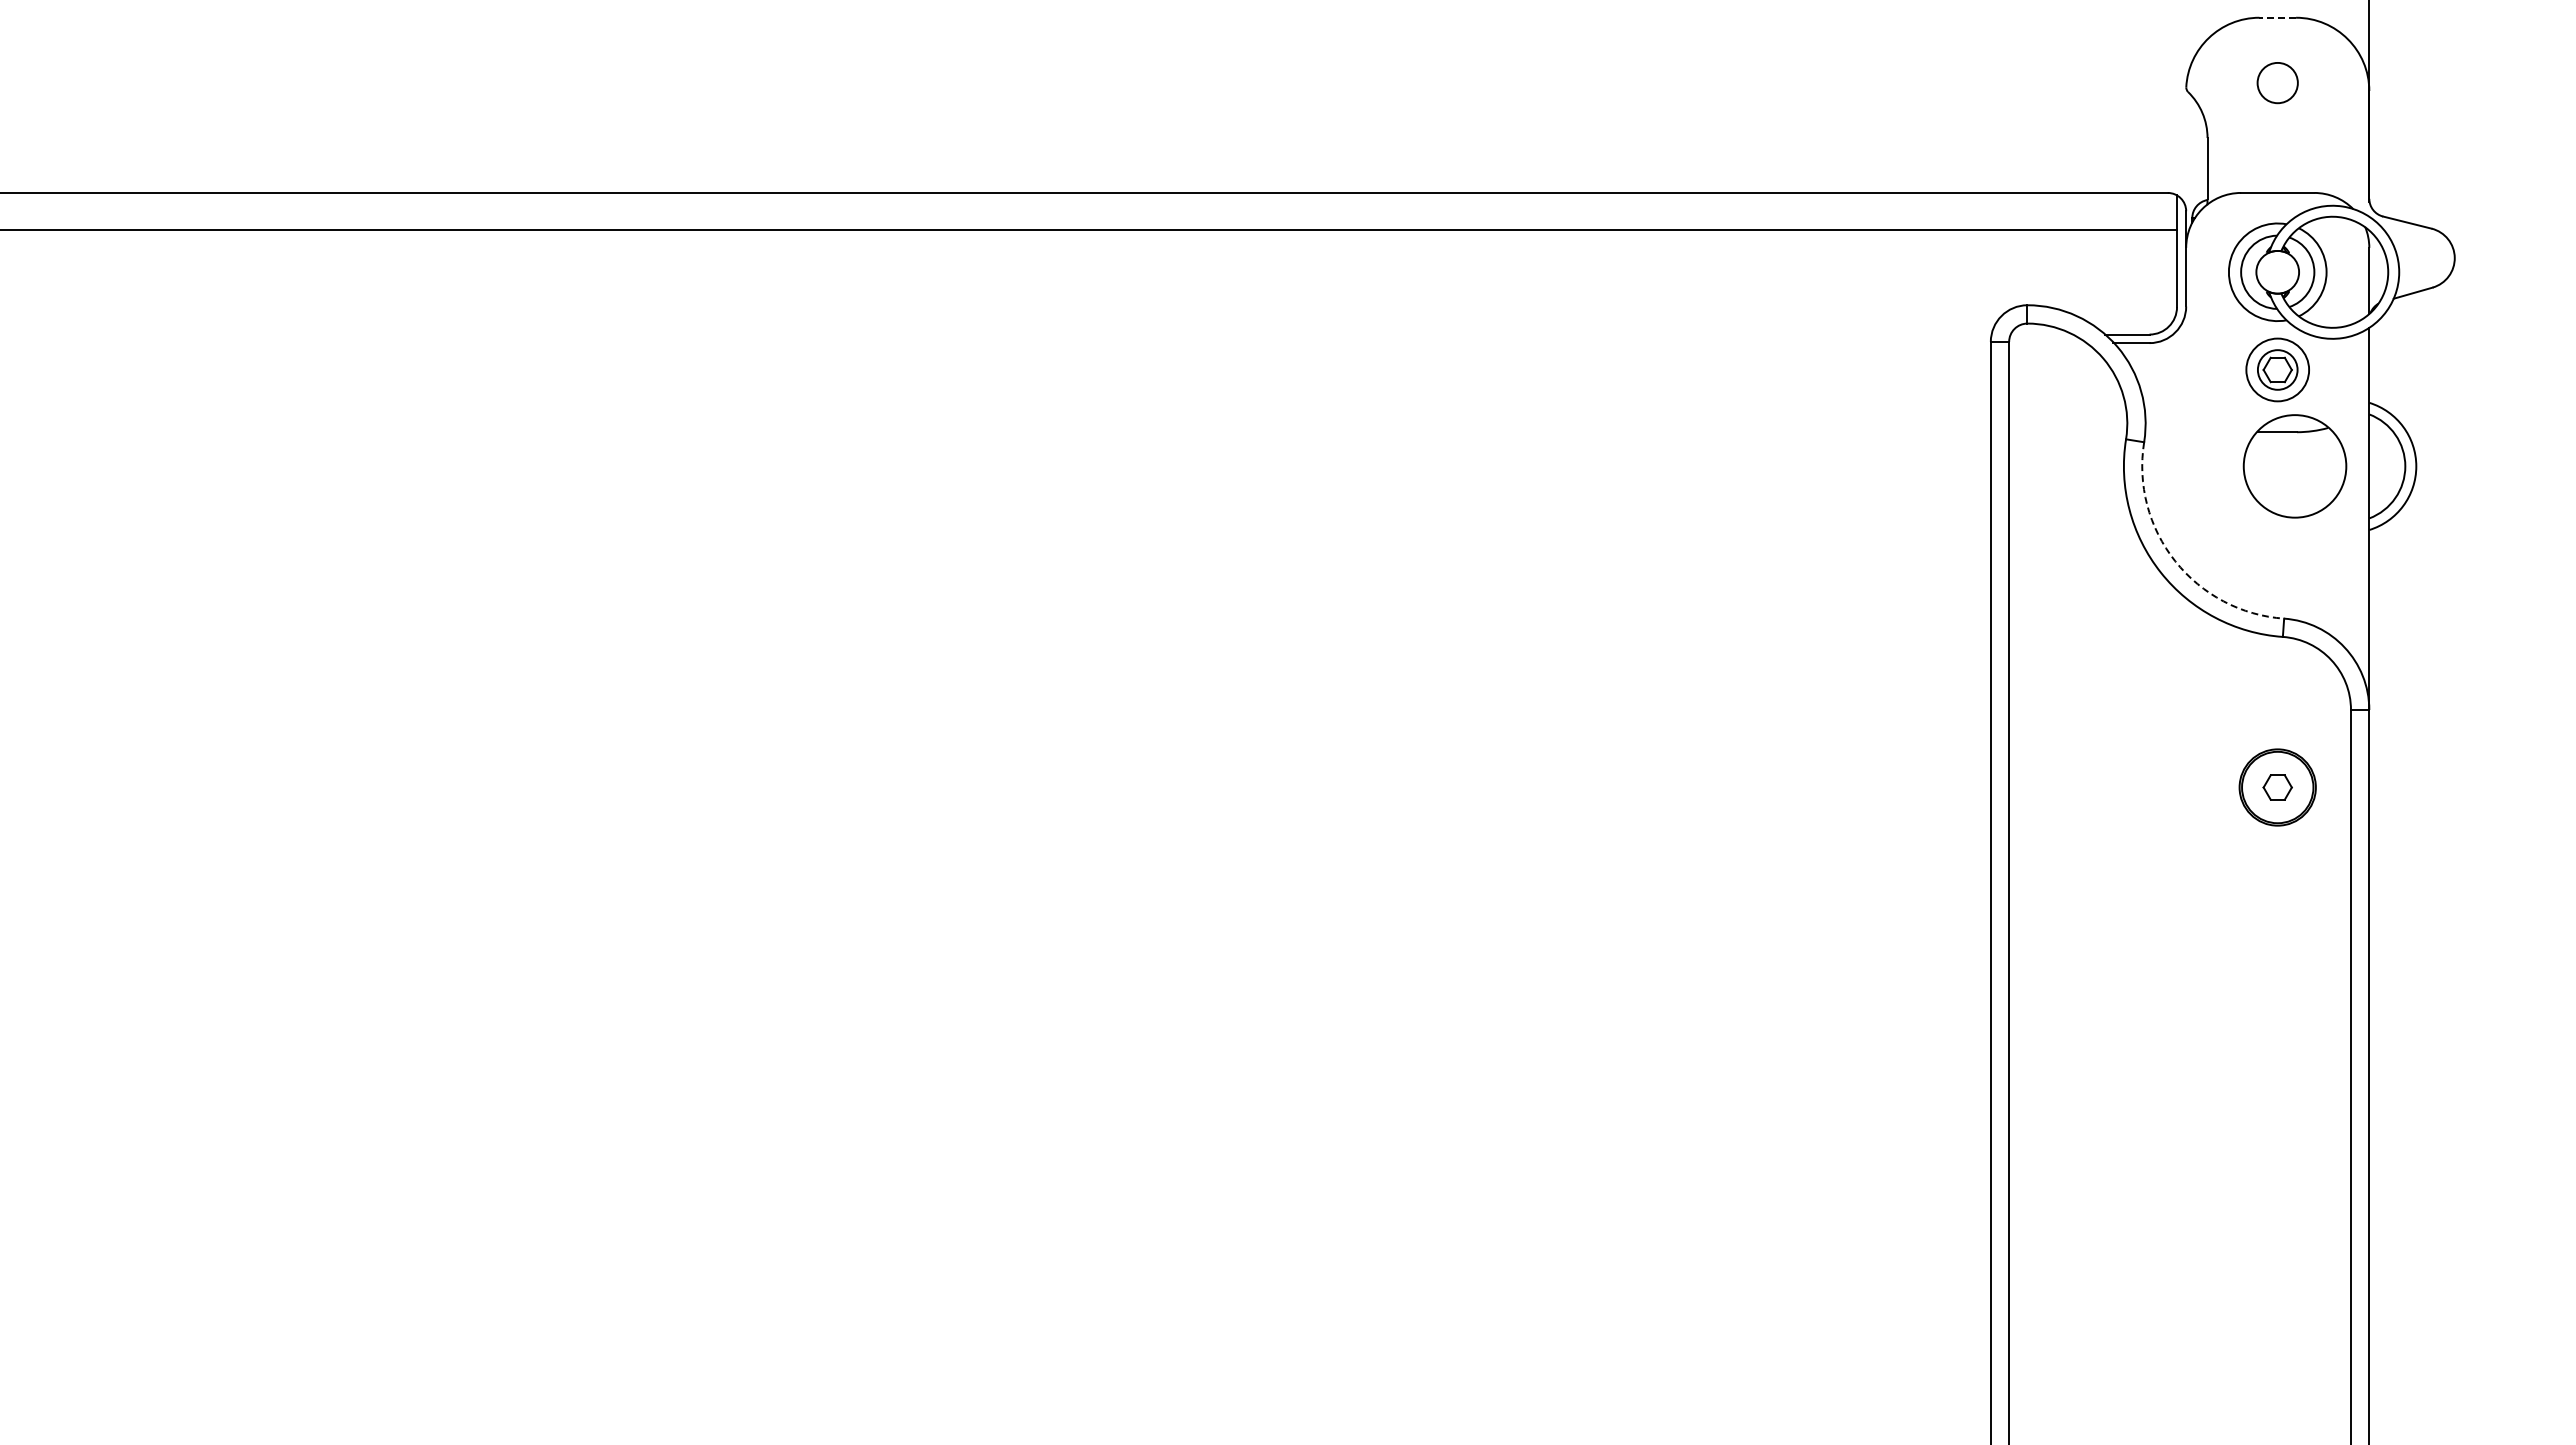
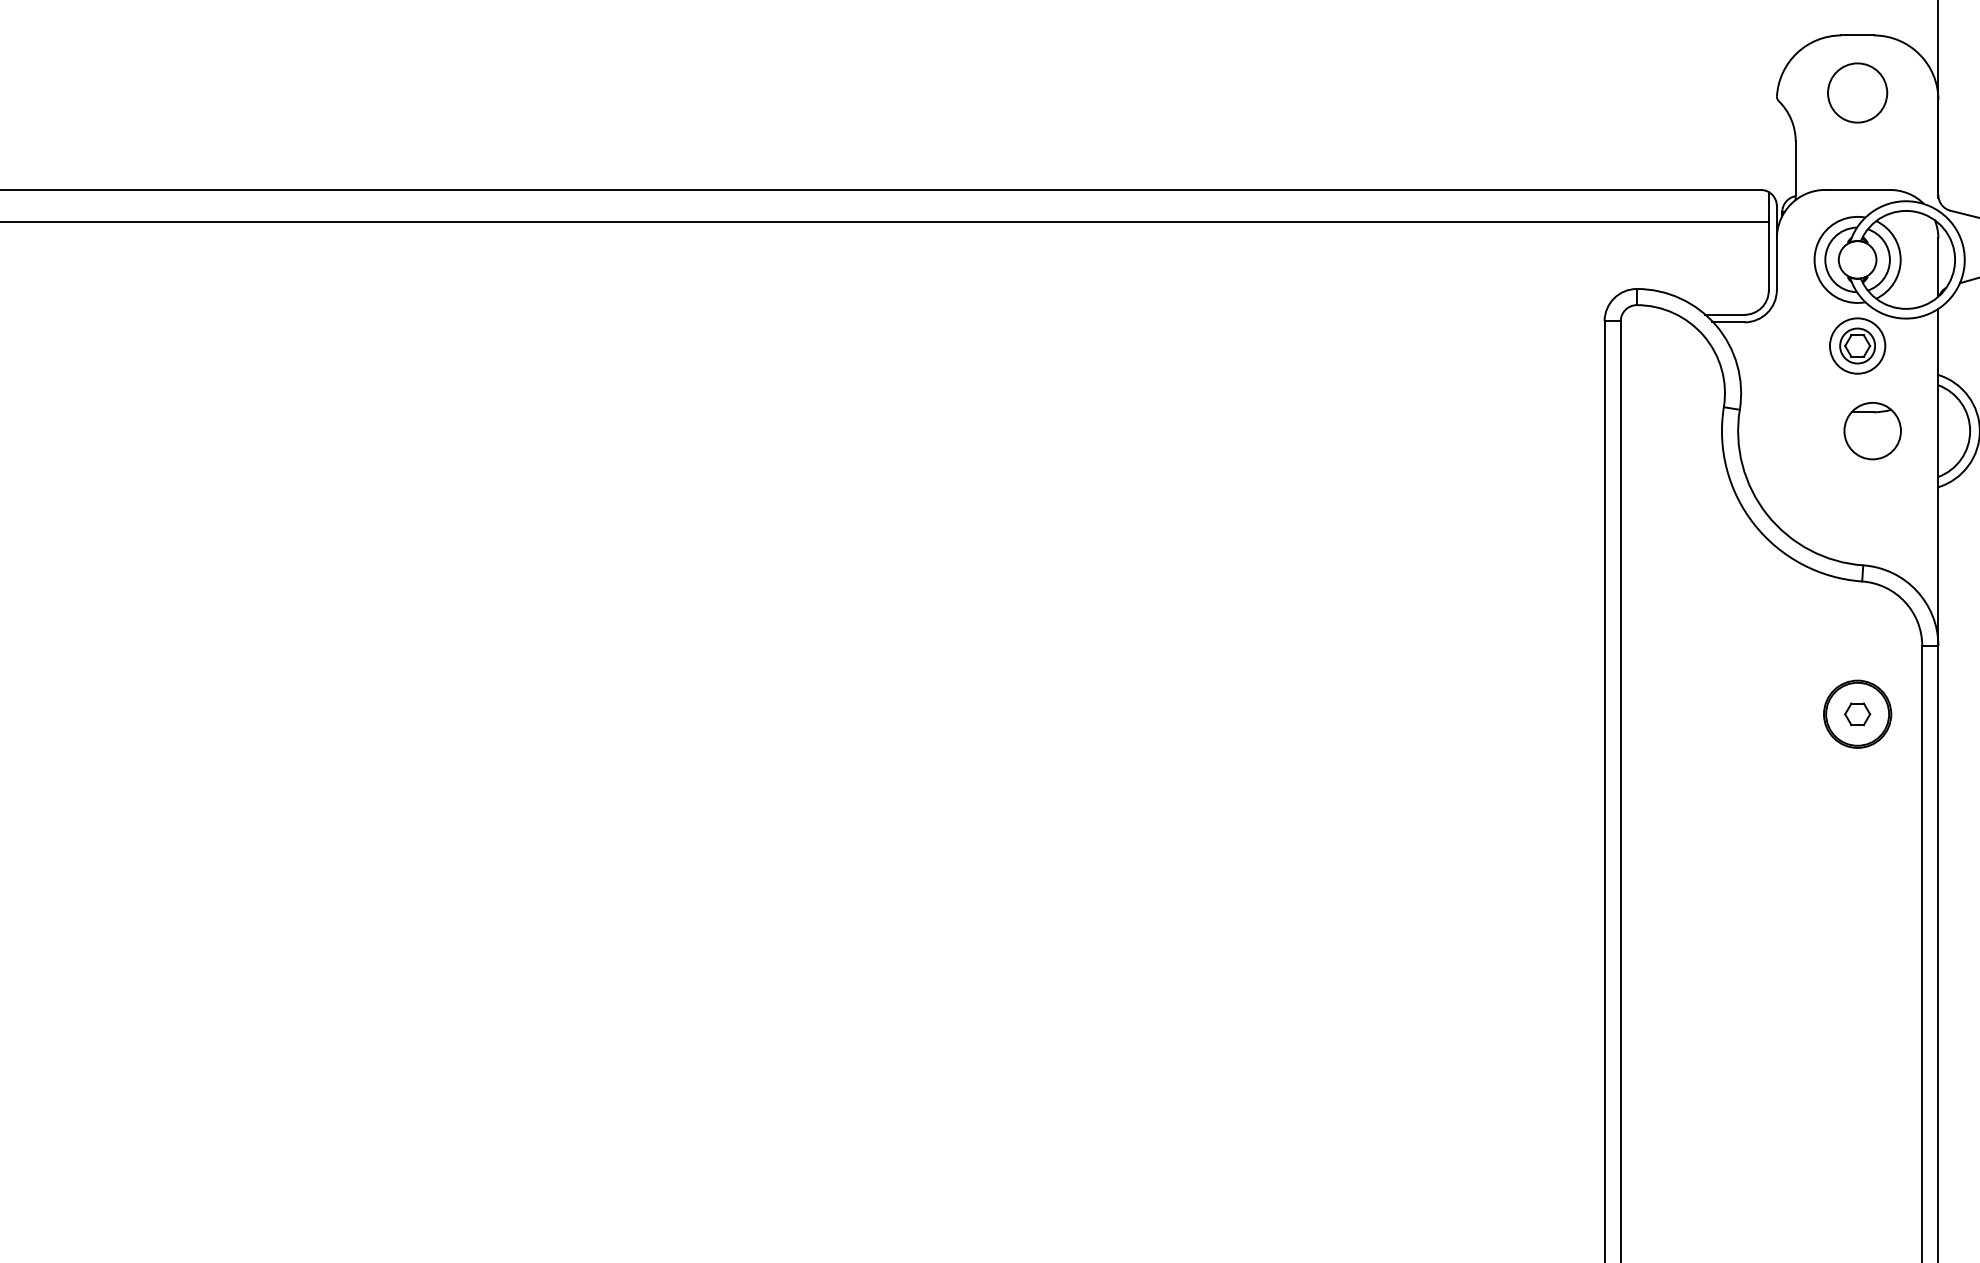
line: (2277, 17) -> (1857, 35), dashed -> solid
circle: (2277, 82) -> (1857, 92), size x1.67
part: (2294, 466) -> (1872, 431), size x0.62
arc: (2175, 561) -> (1767, 514), dashed -> solid

